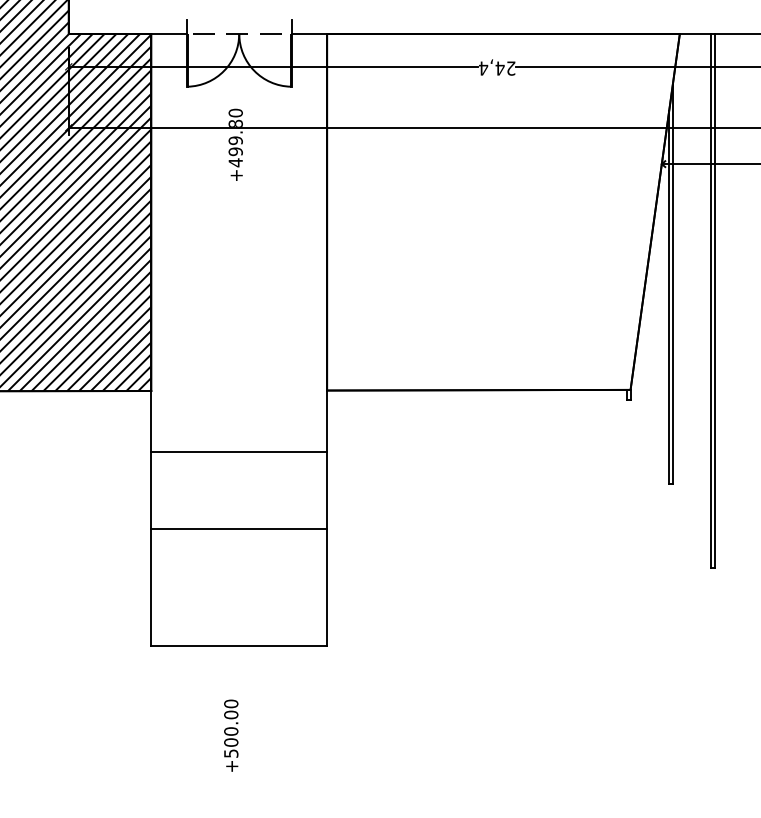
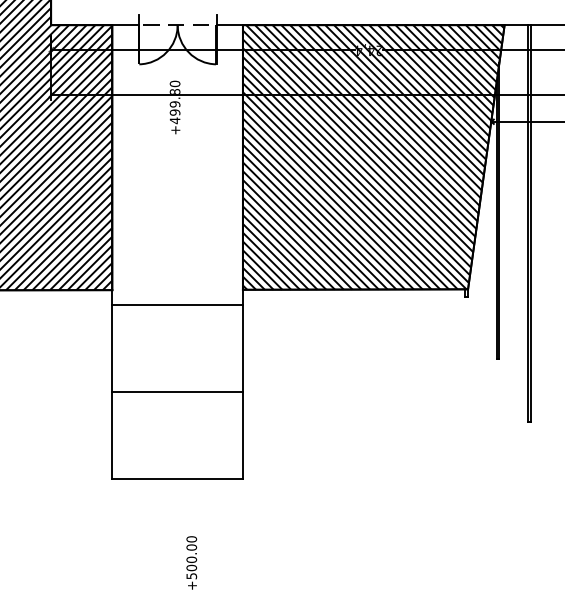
hatch: (503, 212) -> (373, 157), added
line: (239, 452) -> (177, 305), moved
text: (230, 735) -> (191, 562), moved

